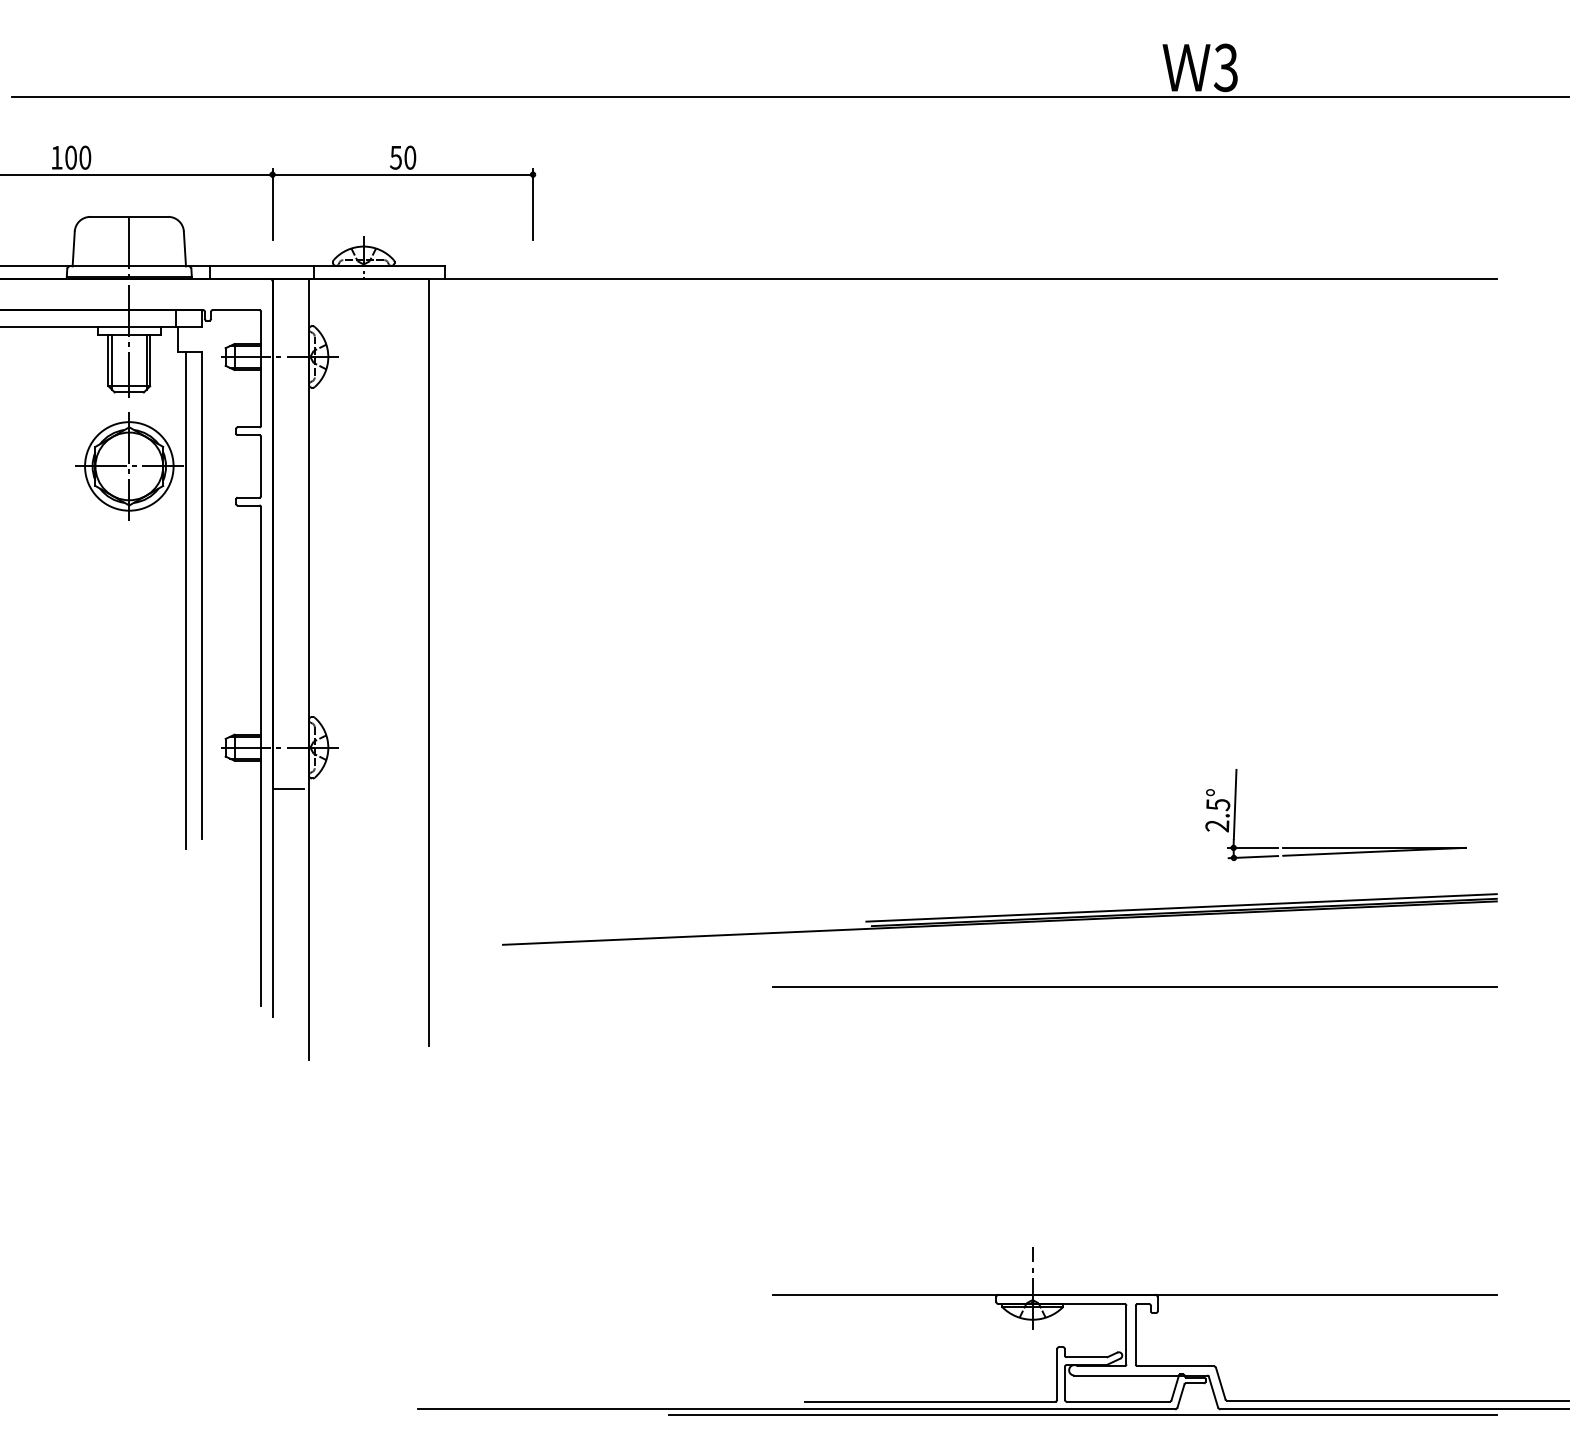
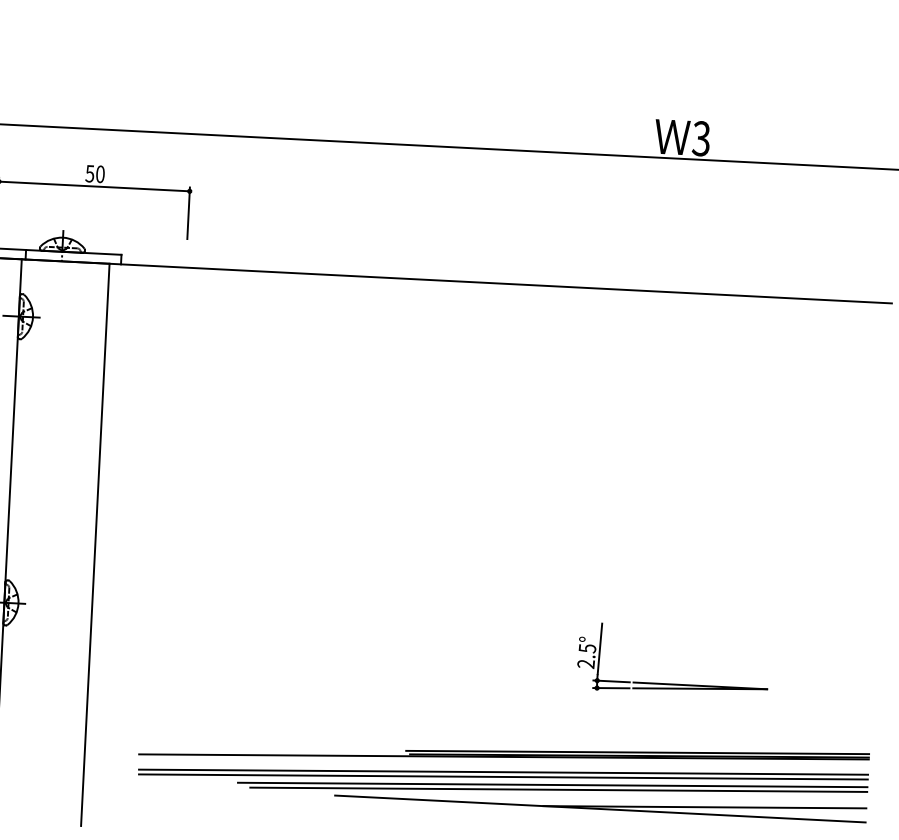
part: (1335, 847) -> (671, 684), moved
line: (999, 943) -> (502, 771), added
line: (1000, 950) -> (503, 776), added
line: (1067, 957) -> (552, 784), added
line: (1076, 963) -> (558, 789), added
line: (1276, 977) -> (704, 807), added

